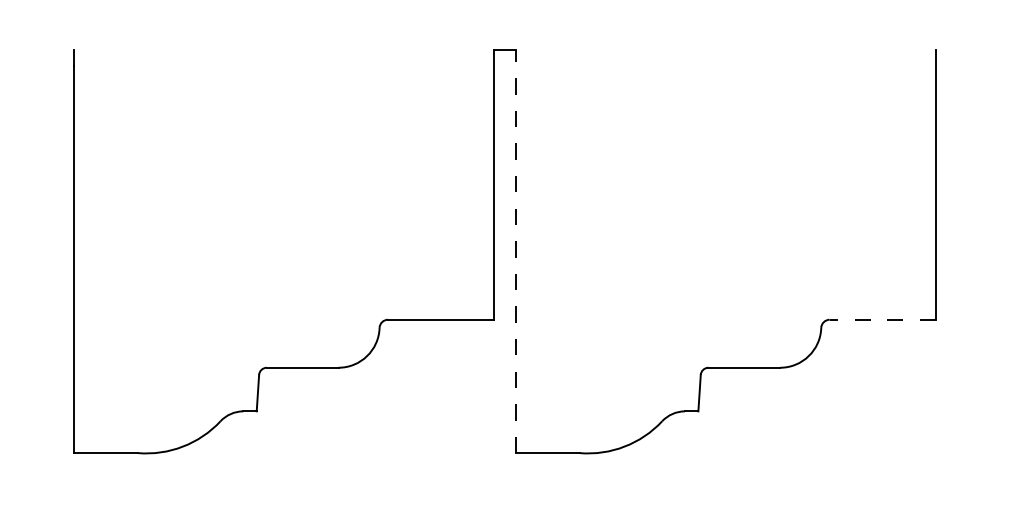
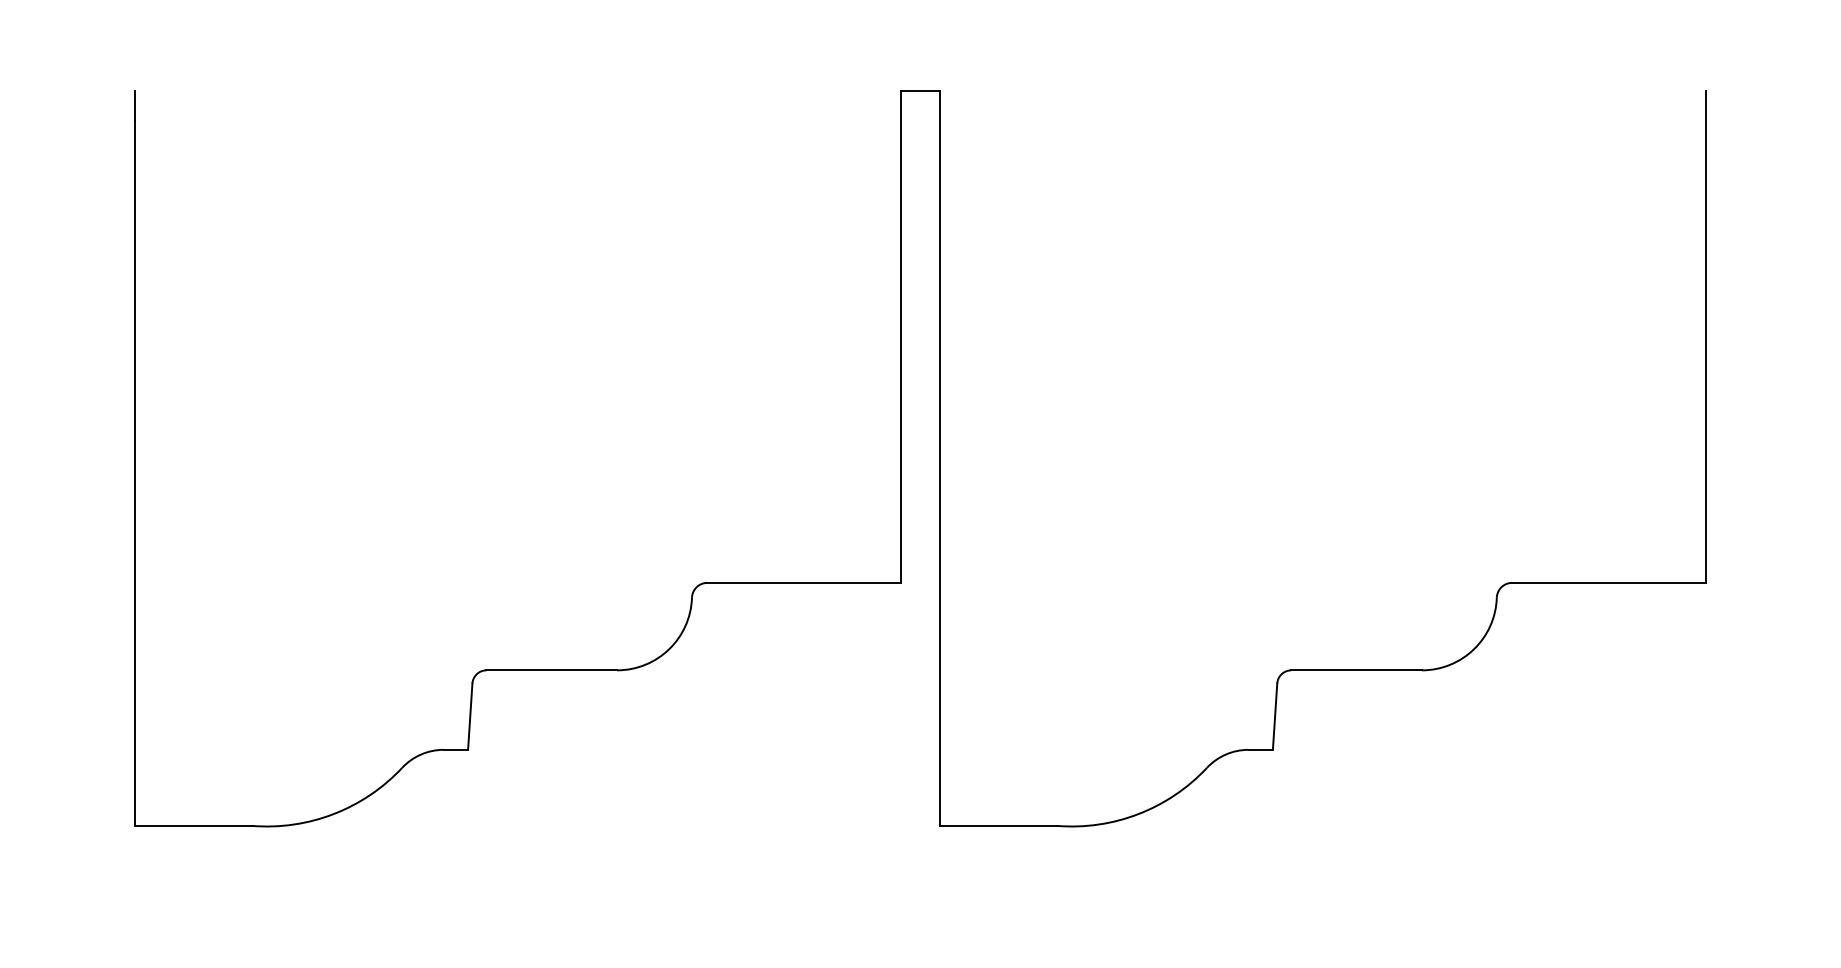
line: (515, 251) -> (939, 458), dashed -> solid
line: (882, 319) -> (1608, 582), dashed -> solid

